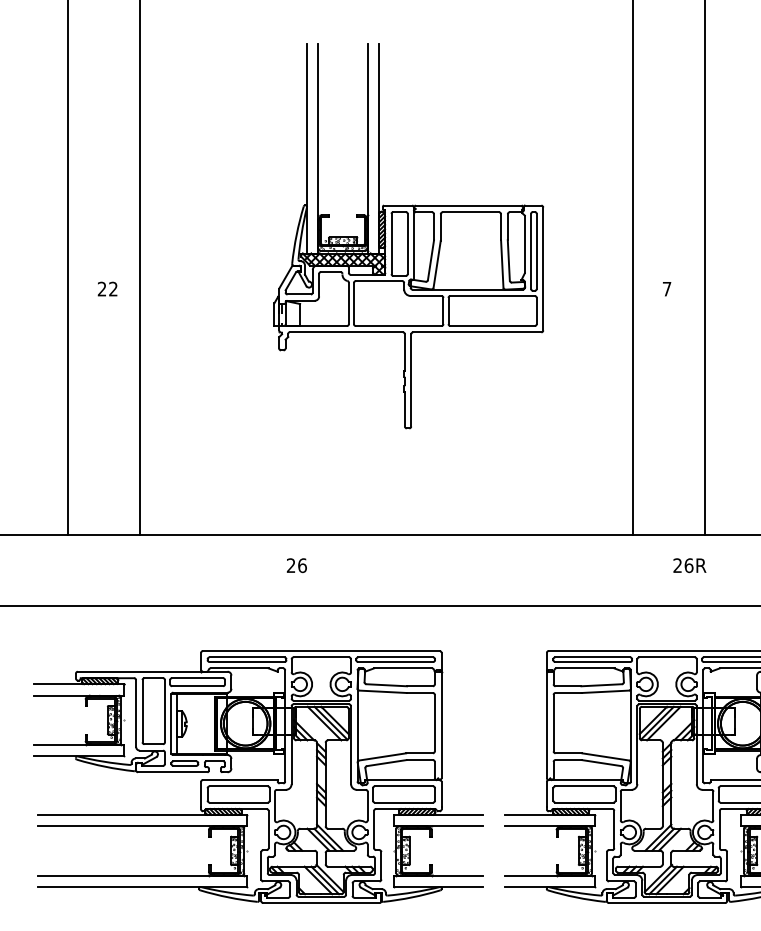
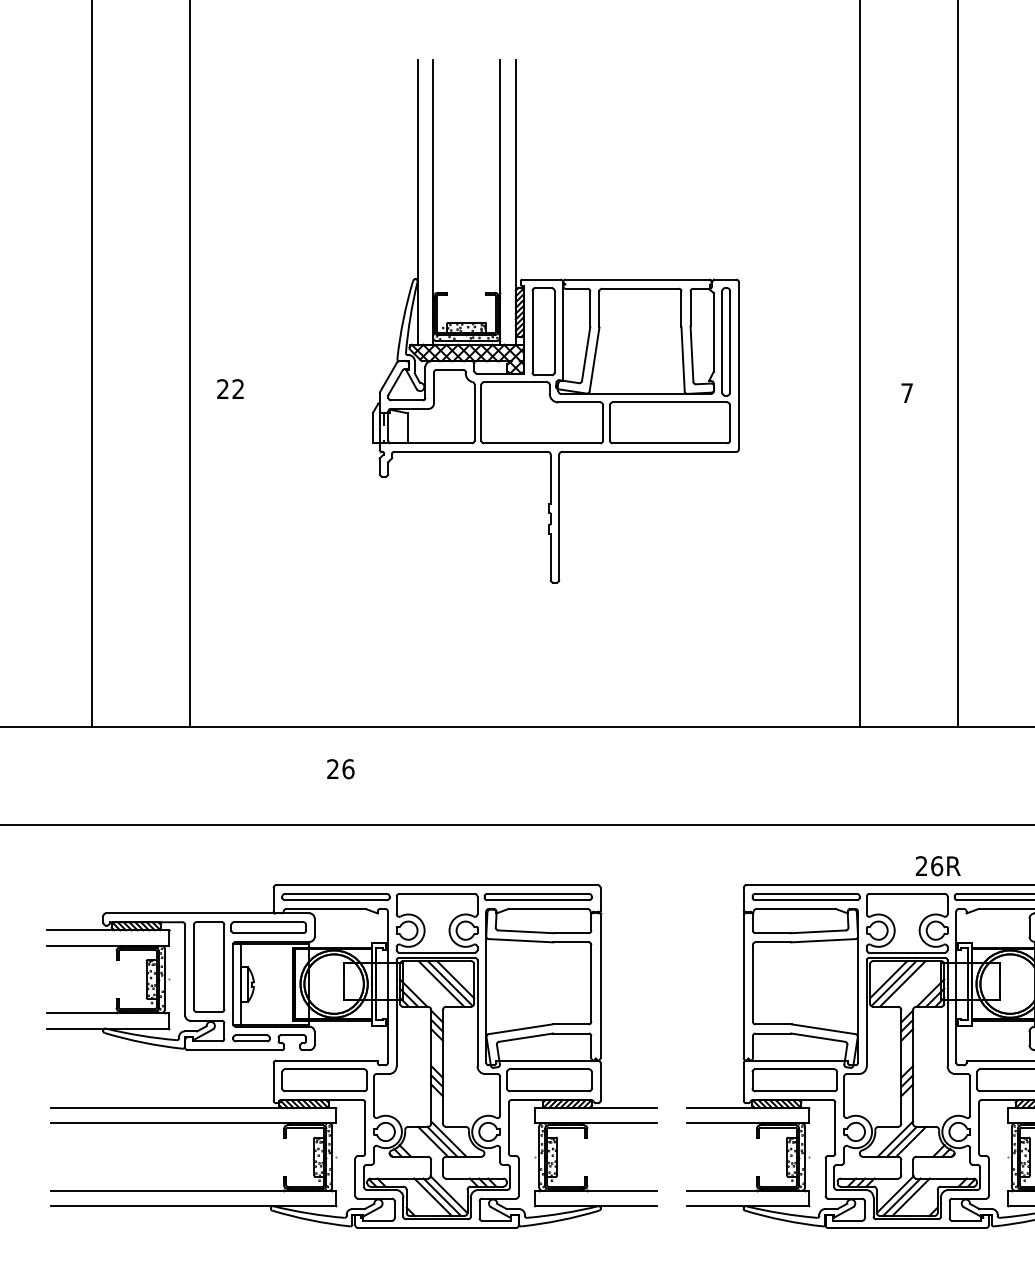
text: (107, 288) -> (230, 388), moved
text: (296, 565) -> (340, 769), moved
text: (689, 565) -> (937, 866), moved

